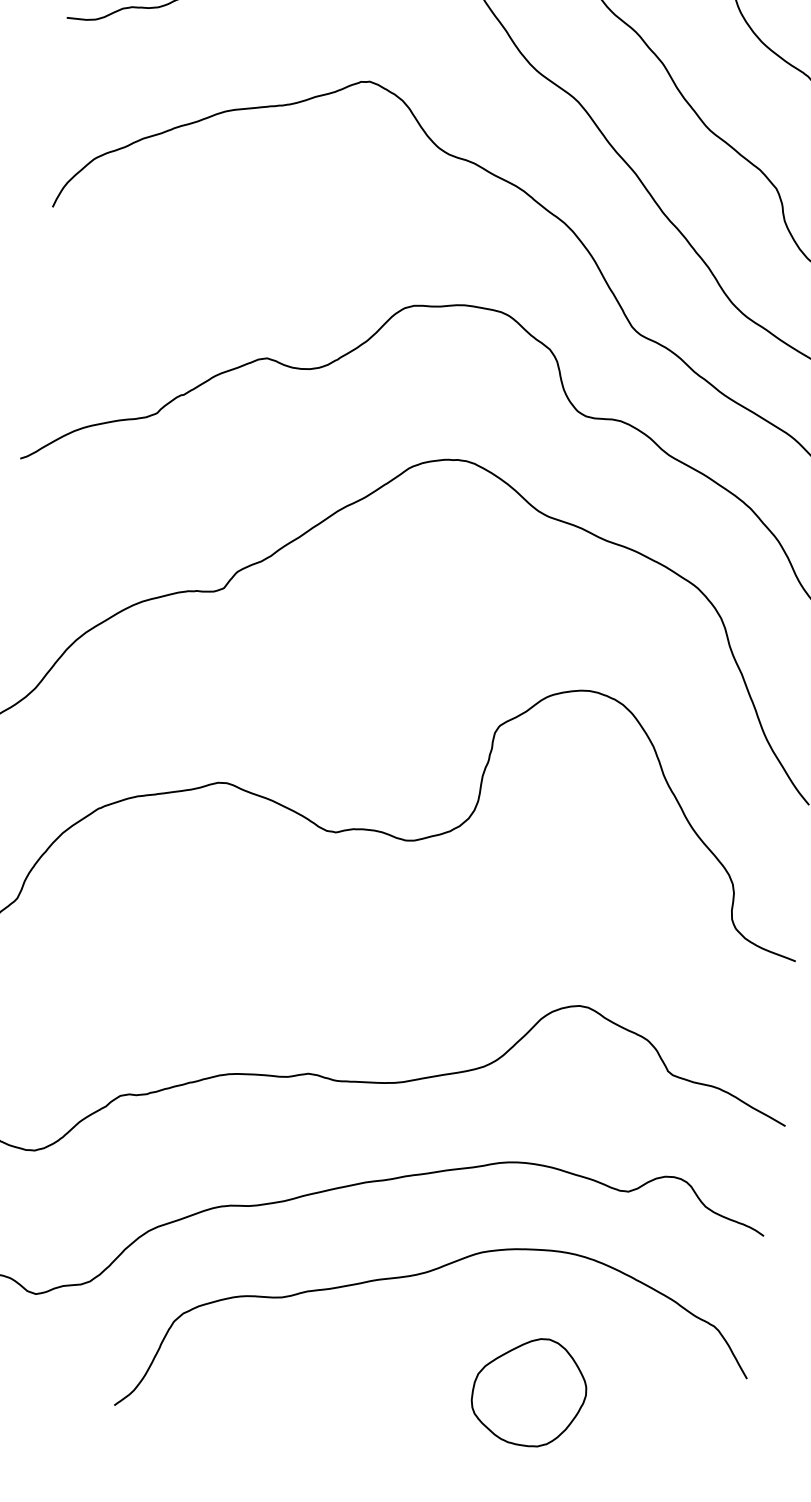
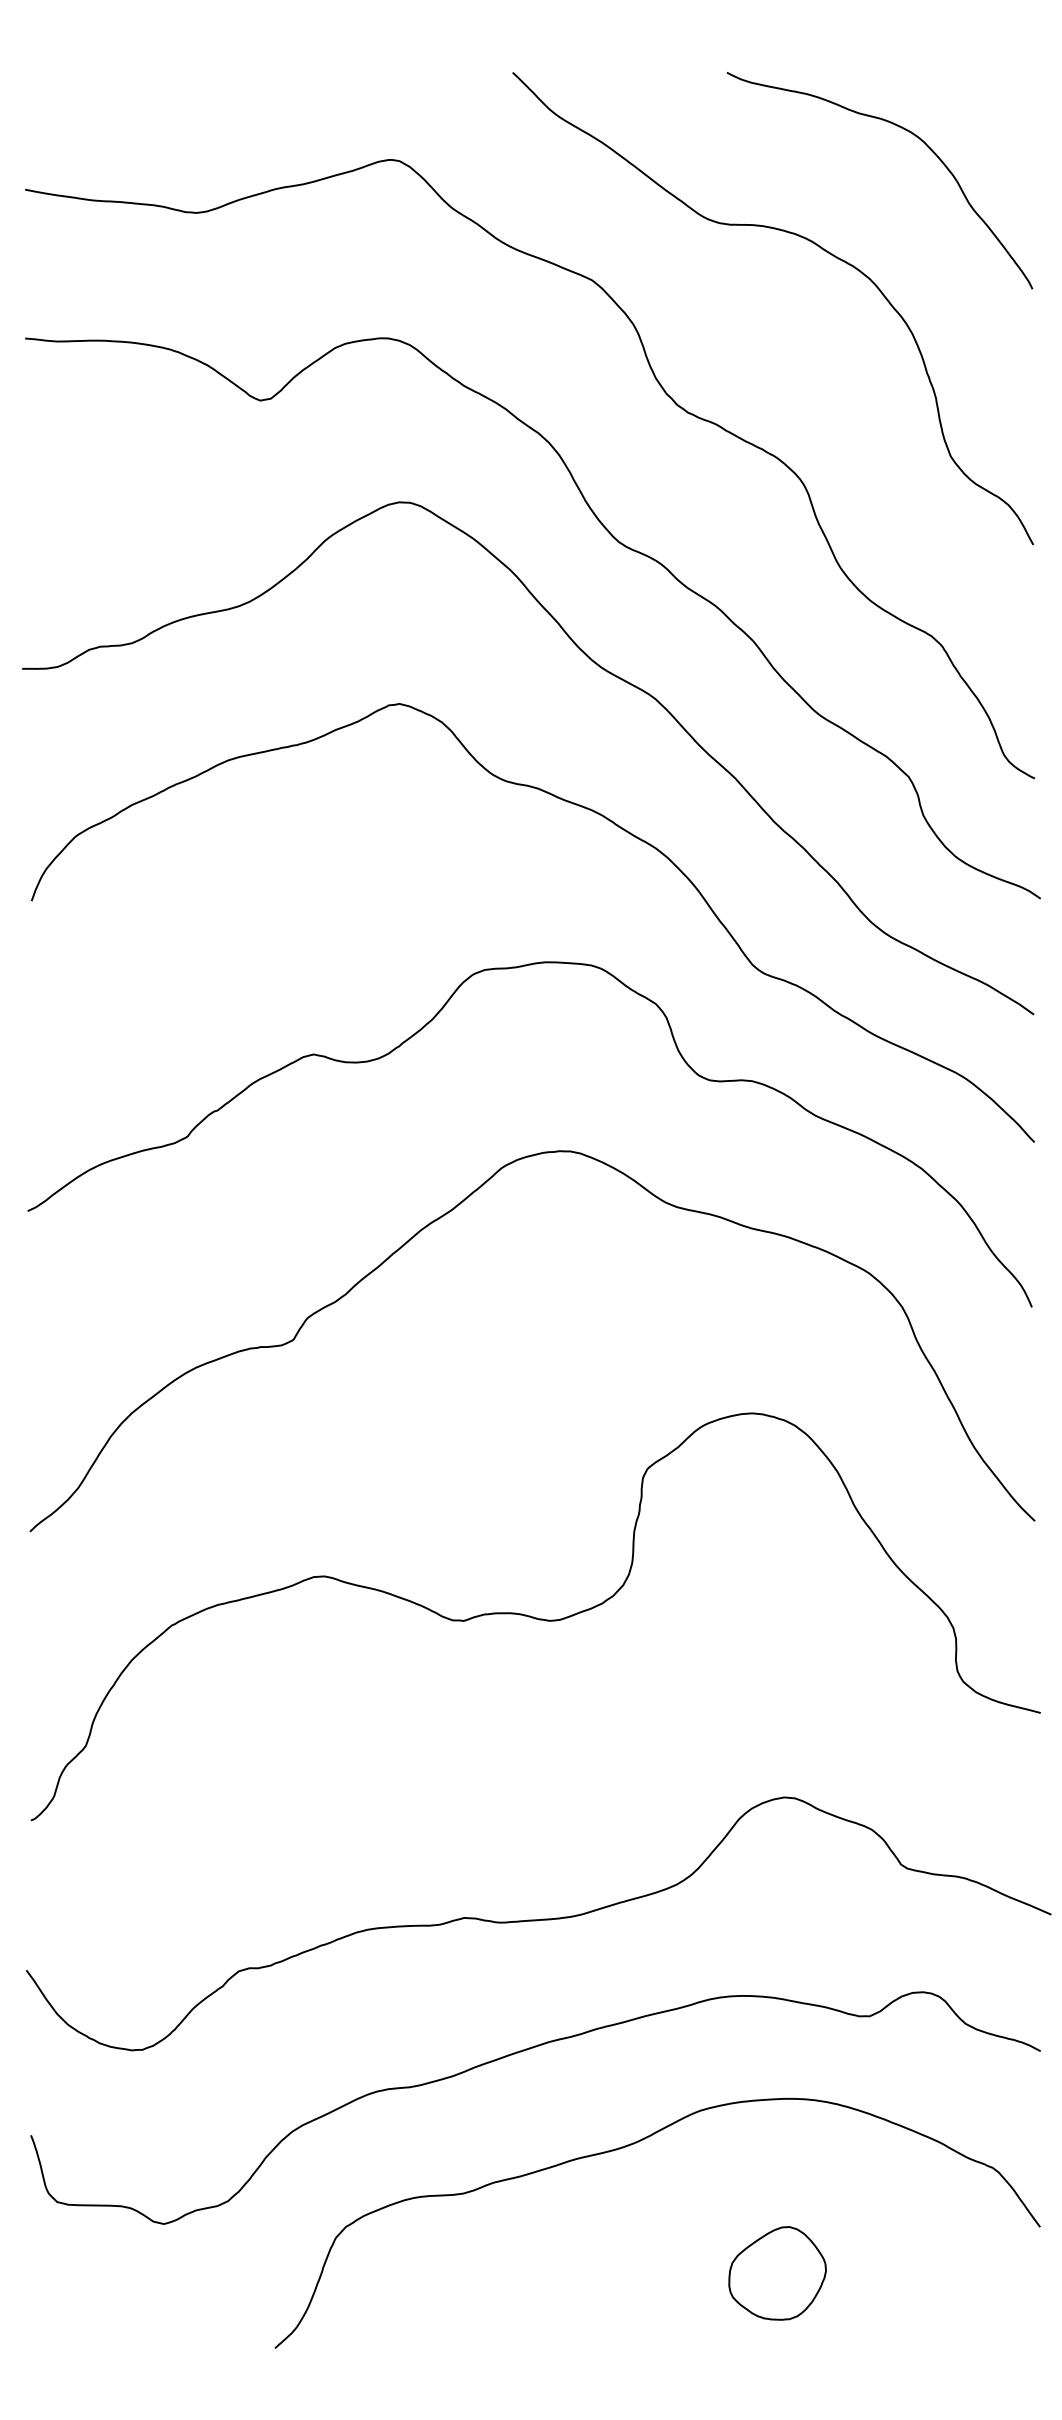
part: (529, 1391) -> (777, 2273), size x0.7

